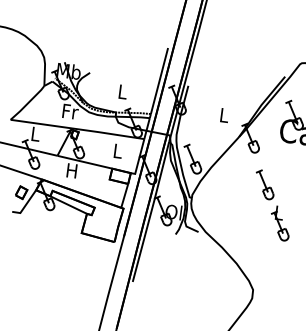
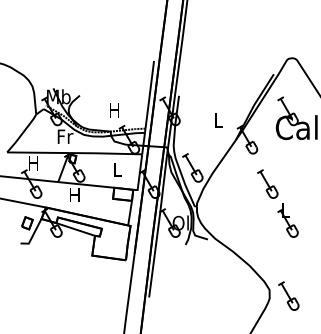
text: (122, 92) -> (114, 110), L -> H
text: (35, 134) -> (33, 163), L -> H
part: (271, 297) -> (288, 295), added

